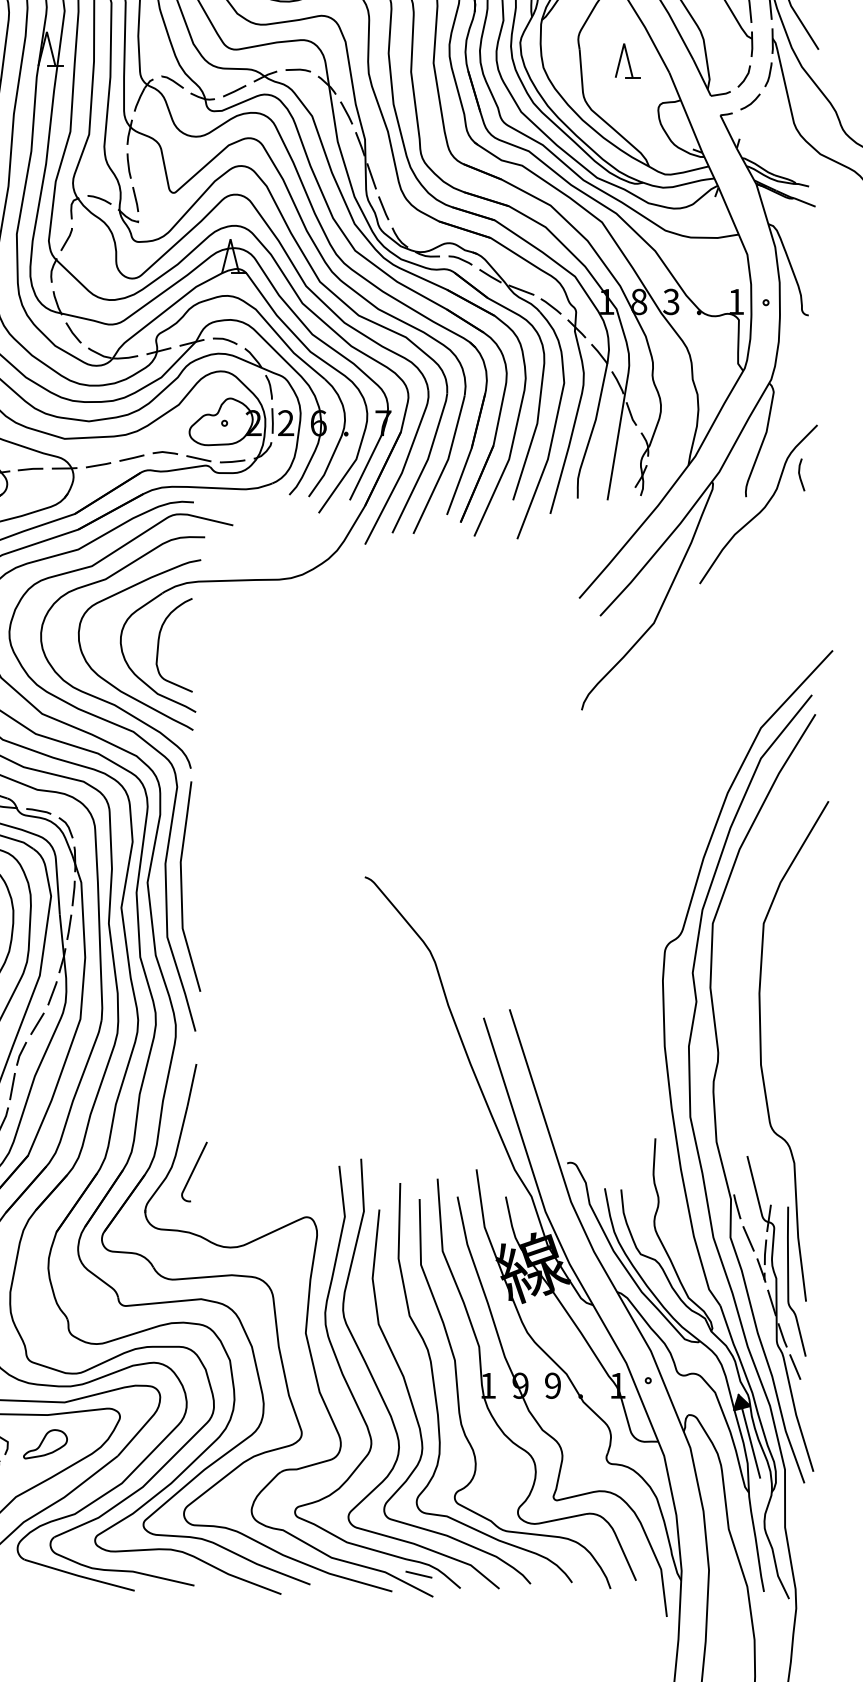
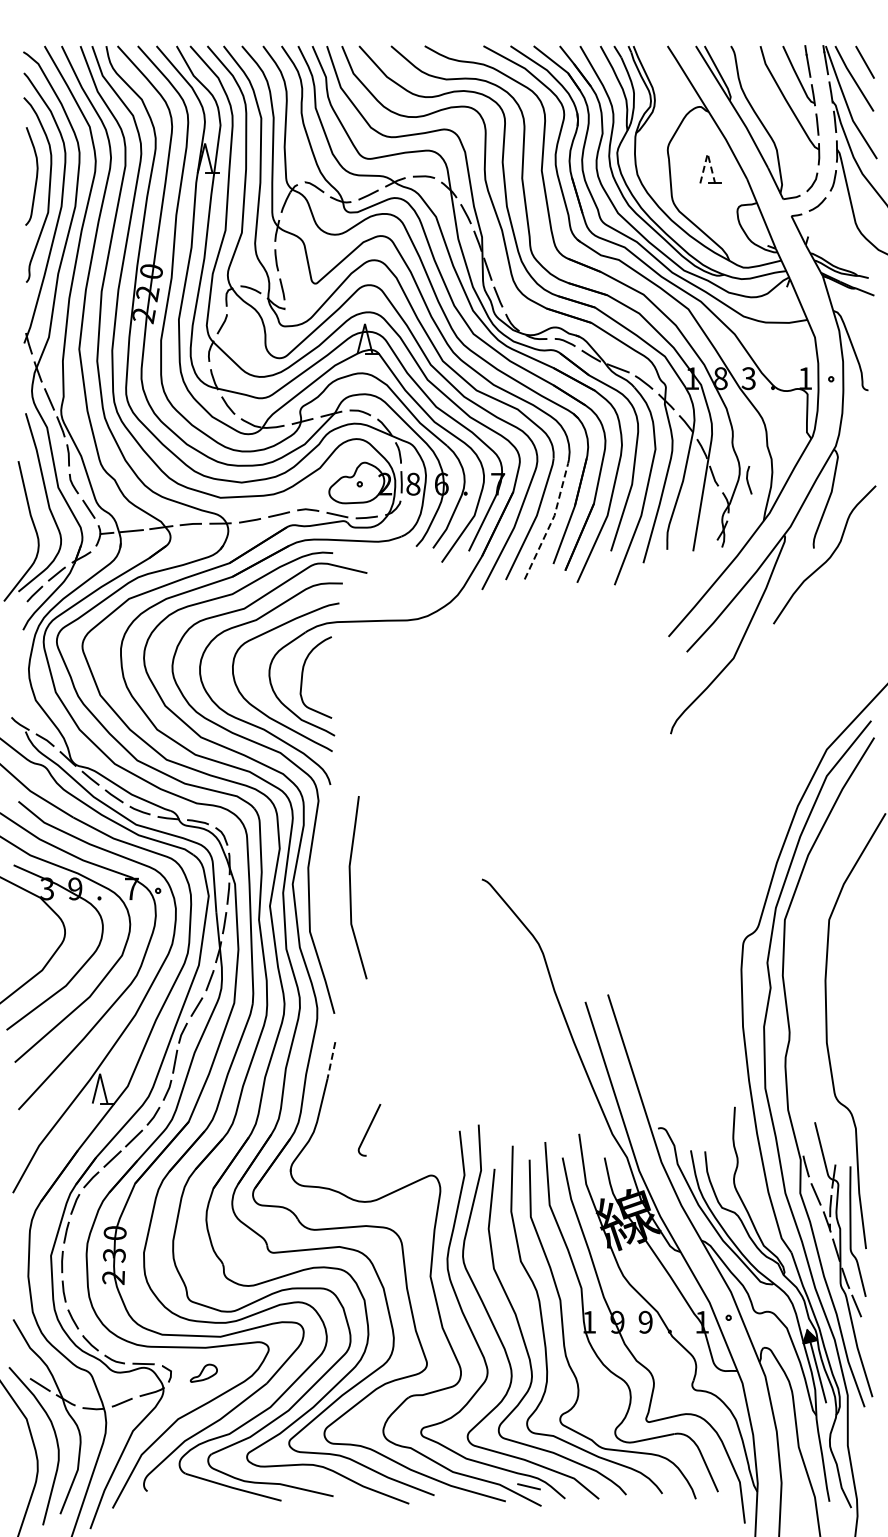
line: (623, 43) -> (707, 153), solid -> dashed
text: (286, 422) -> (413, 483), 2 -> 8
line: (445, 466) -> (552, 521), solid -> dashed
line: (800, 475) -> (748, 480), moved
line: (182, 886) -> (351, 887), moved
line: (192, 1085) -> (331, 1060), solid -> dashed
curve: (194, 1171) -> (369, 1129), moved
part: (45, 1444) -> (203, 1373), size x0.7

